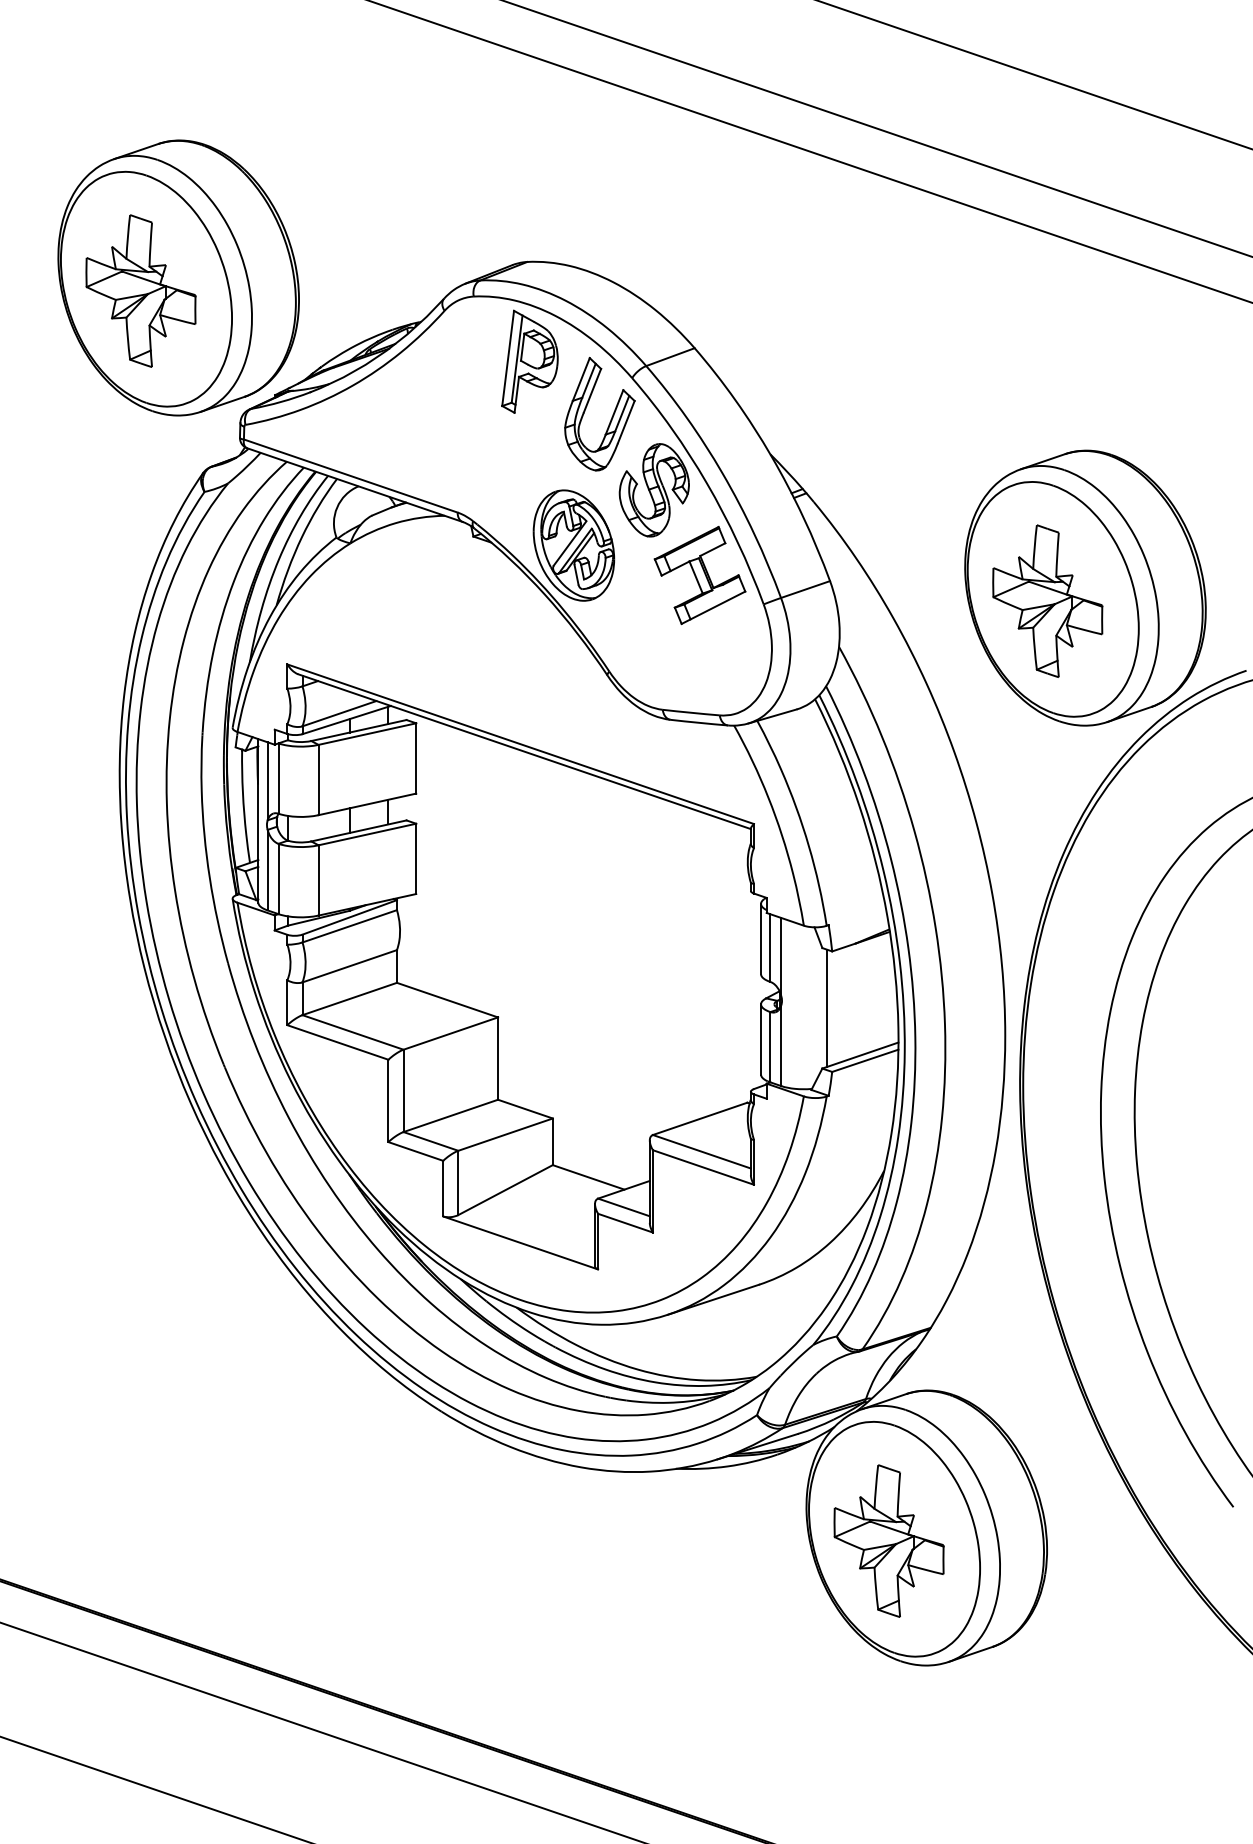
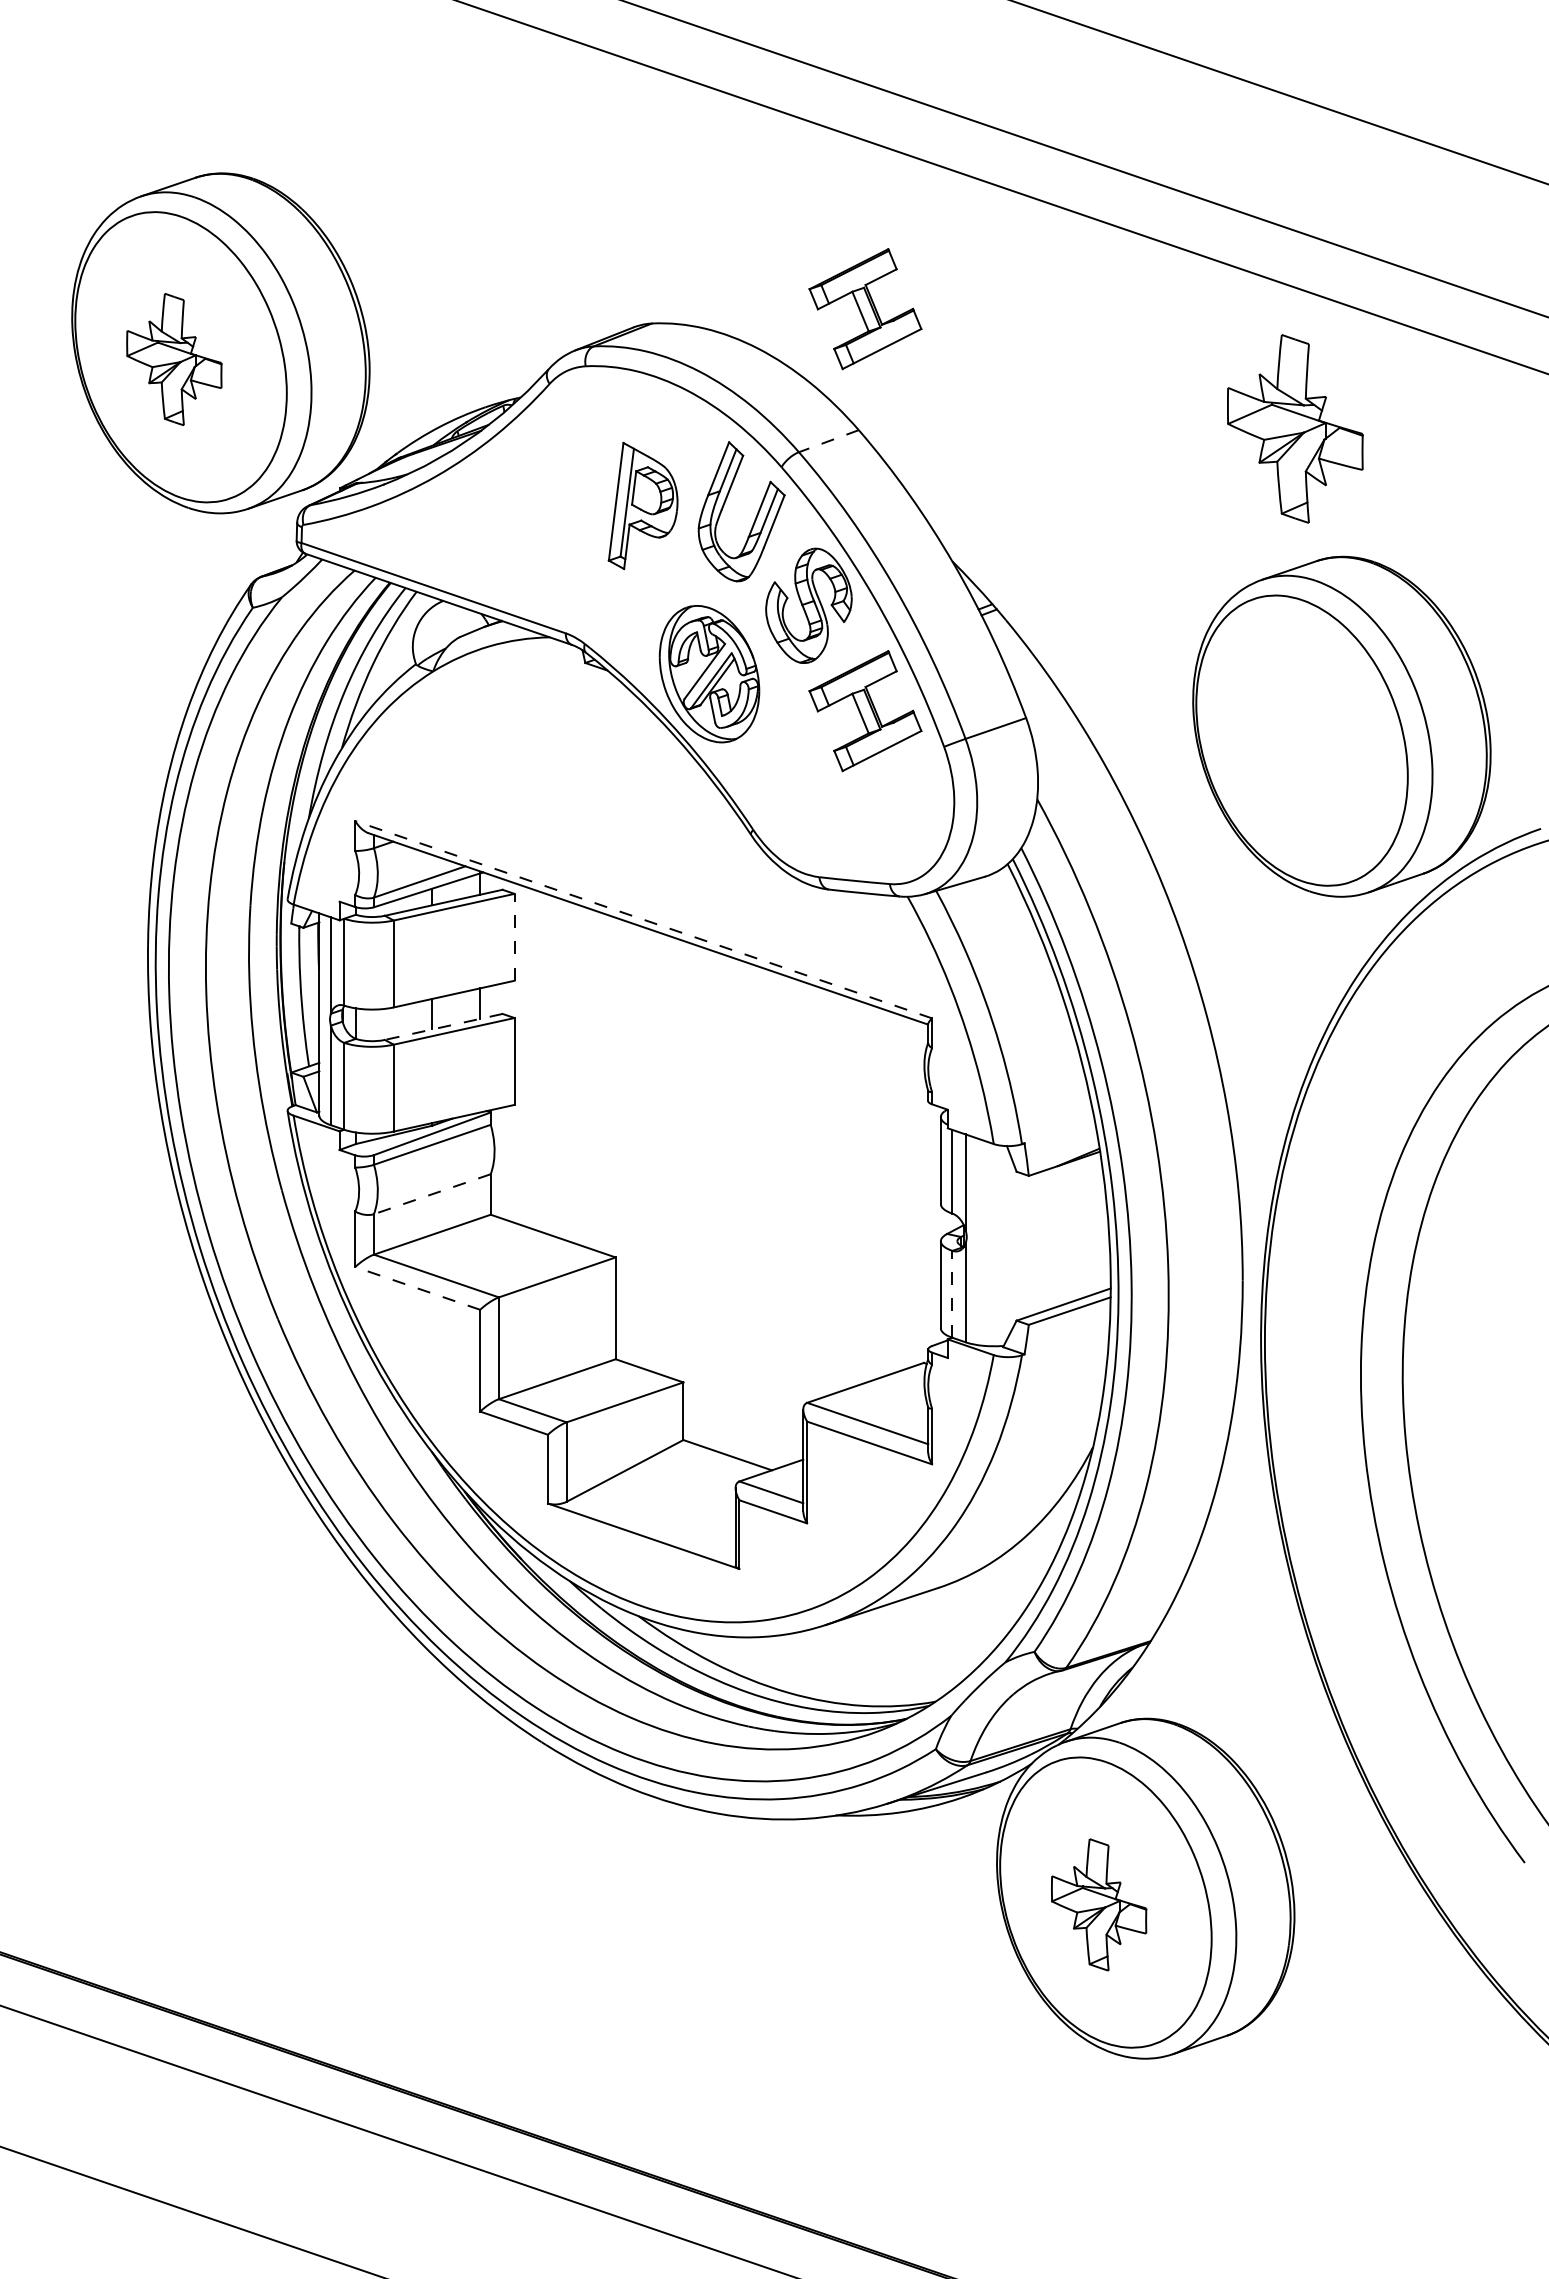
part: (700, 250) -> (865, 309), added
part: (141, 291) -> (174, 359), size x0.7
line: (670, 357) -> (828, 441), solid -> dashed
part: (529, 361) -> (642, 505), moved
part: (1047, 600) -> (1295, 428), moved
line: (520, 744) -> (643, 919), solid -> dashed
line: (416, 757) -> (514, 936), solid -> dashed
line: (358, 831) -> (443, 1027), solid -> dashed
line: (349, 966) -> (432, 1194), solid -> dashed
line: (826, 1007) -> (1021, 1245), removed
line: (337, 1042) -> (417, 1288), solid -> dashed
line: (770, 1046) -> (952, 1293), solid -> dashed
part: (888, 1540) -> (1098, 1904), size x0.7

